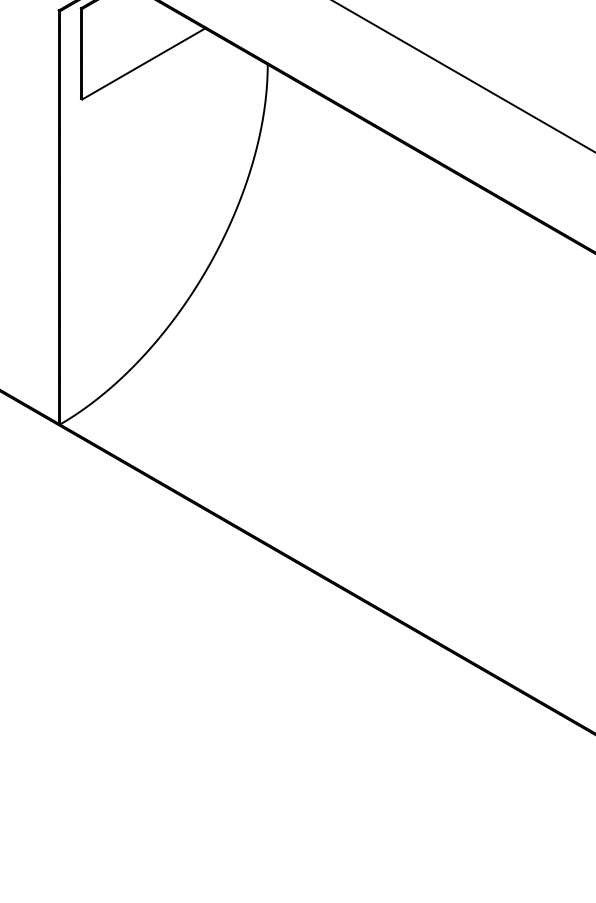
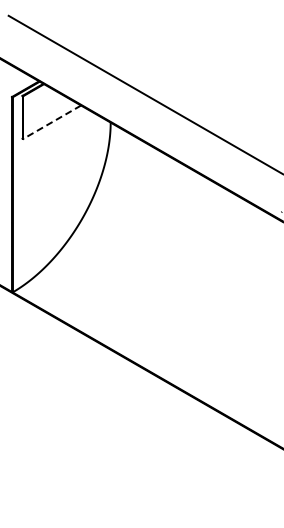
line: (142, 64) -> (51, 122), solid -> dashed

